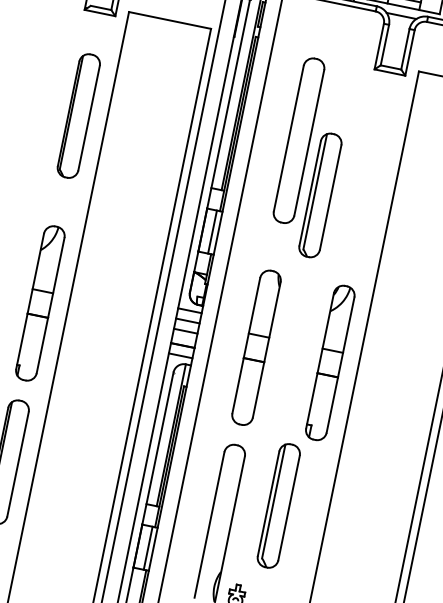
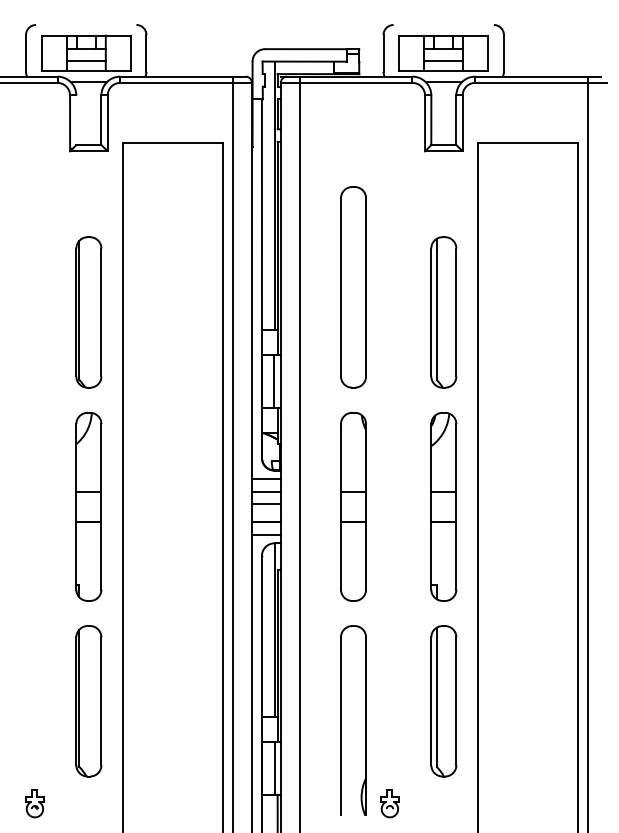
part: (78, 116) -> (88, 312), moved
part: (298, 140) -> (353, 287), moved
part: (320, 195) -> (443, 312), moved
part: (278, 506) -> (443, 701), moved

